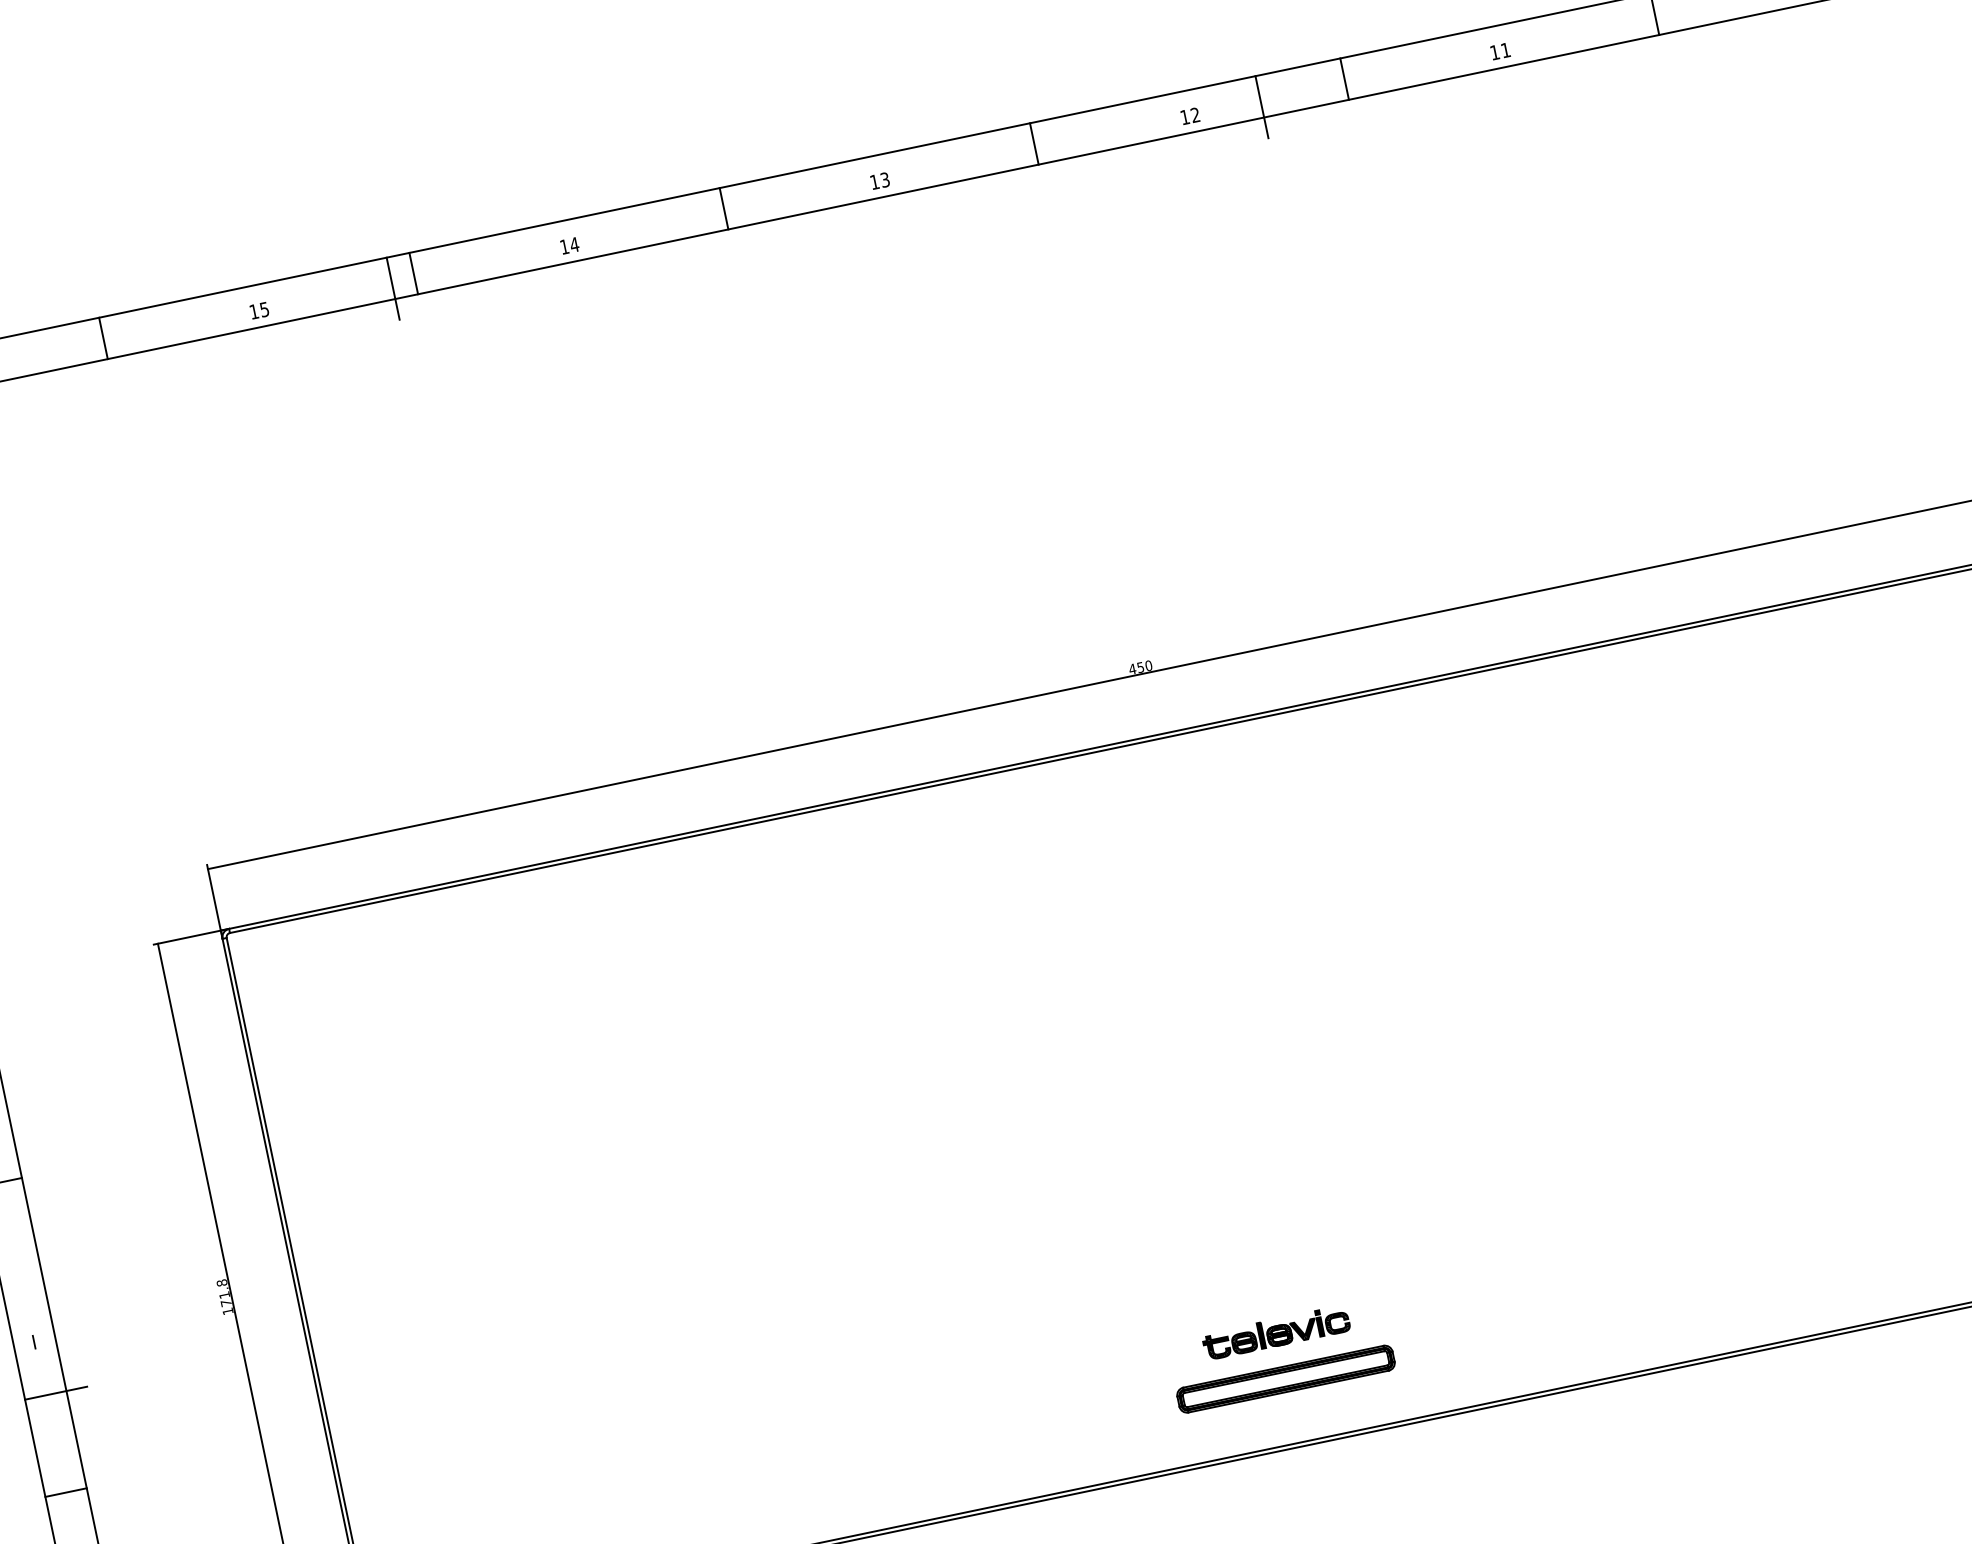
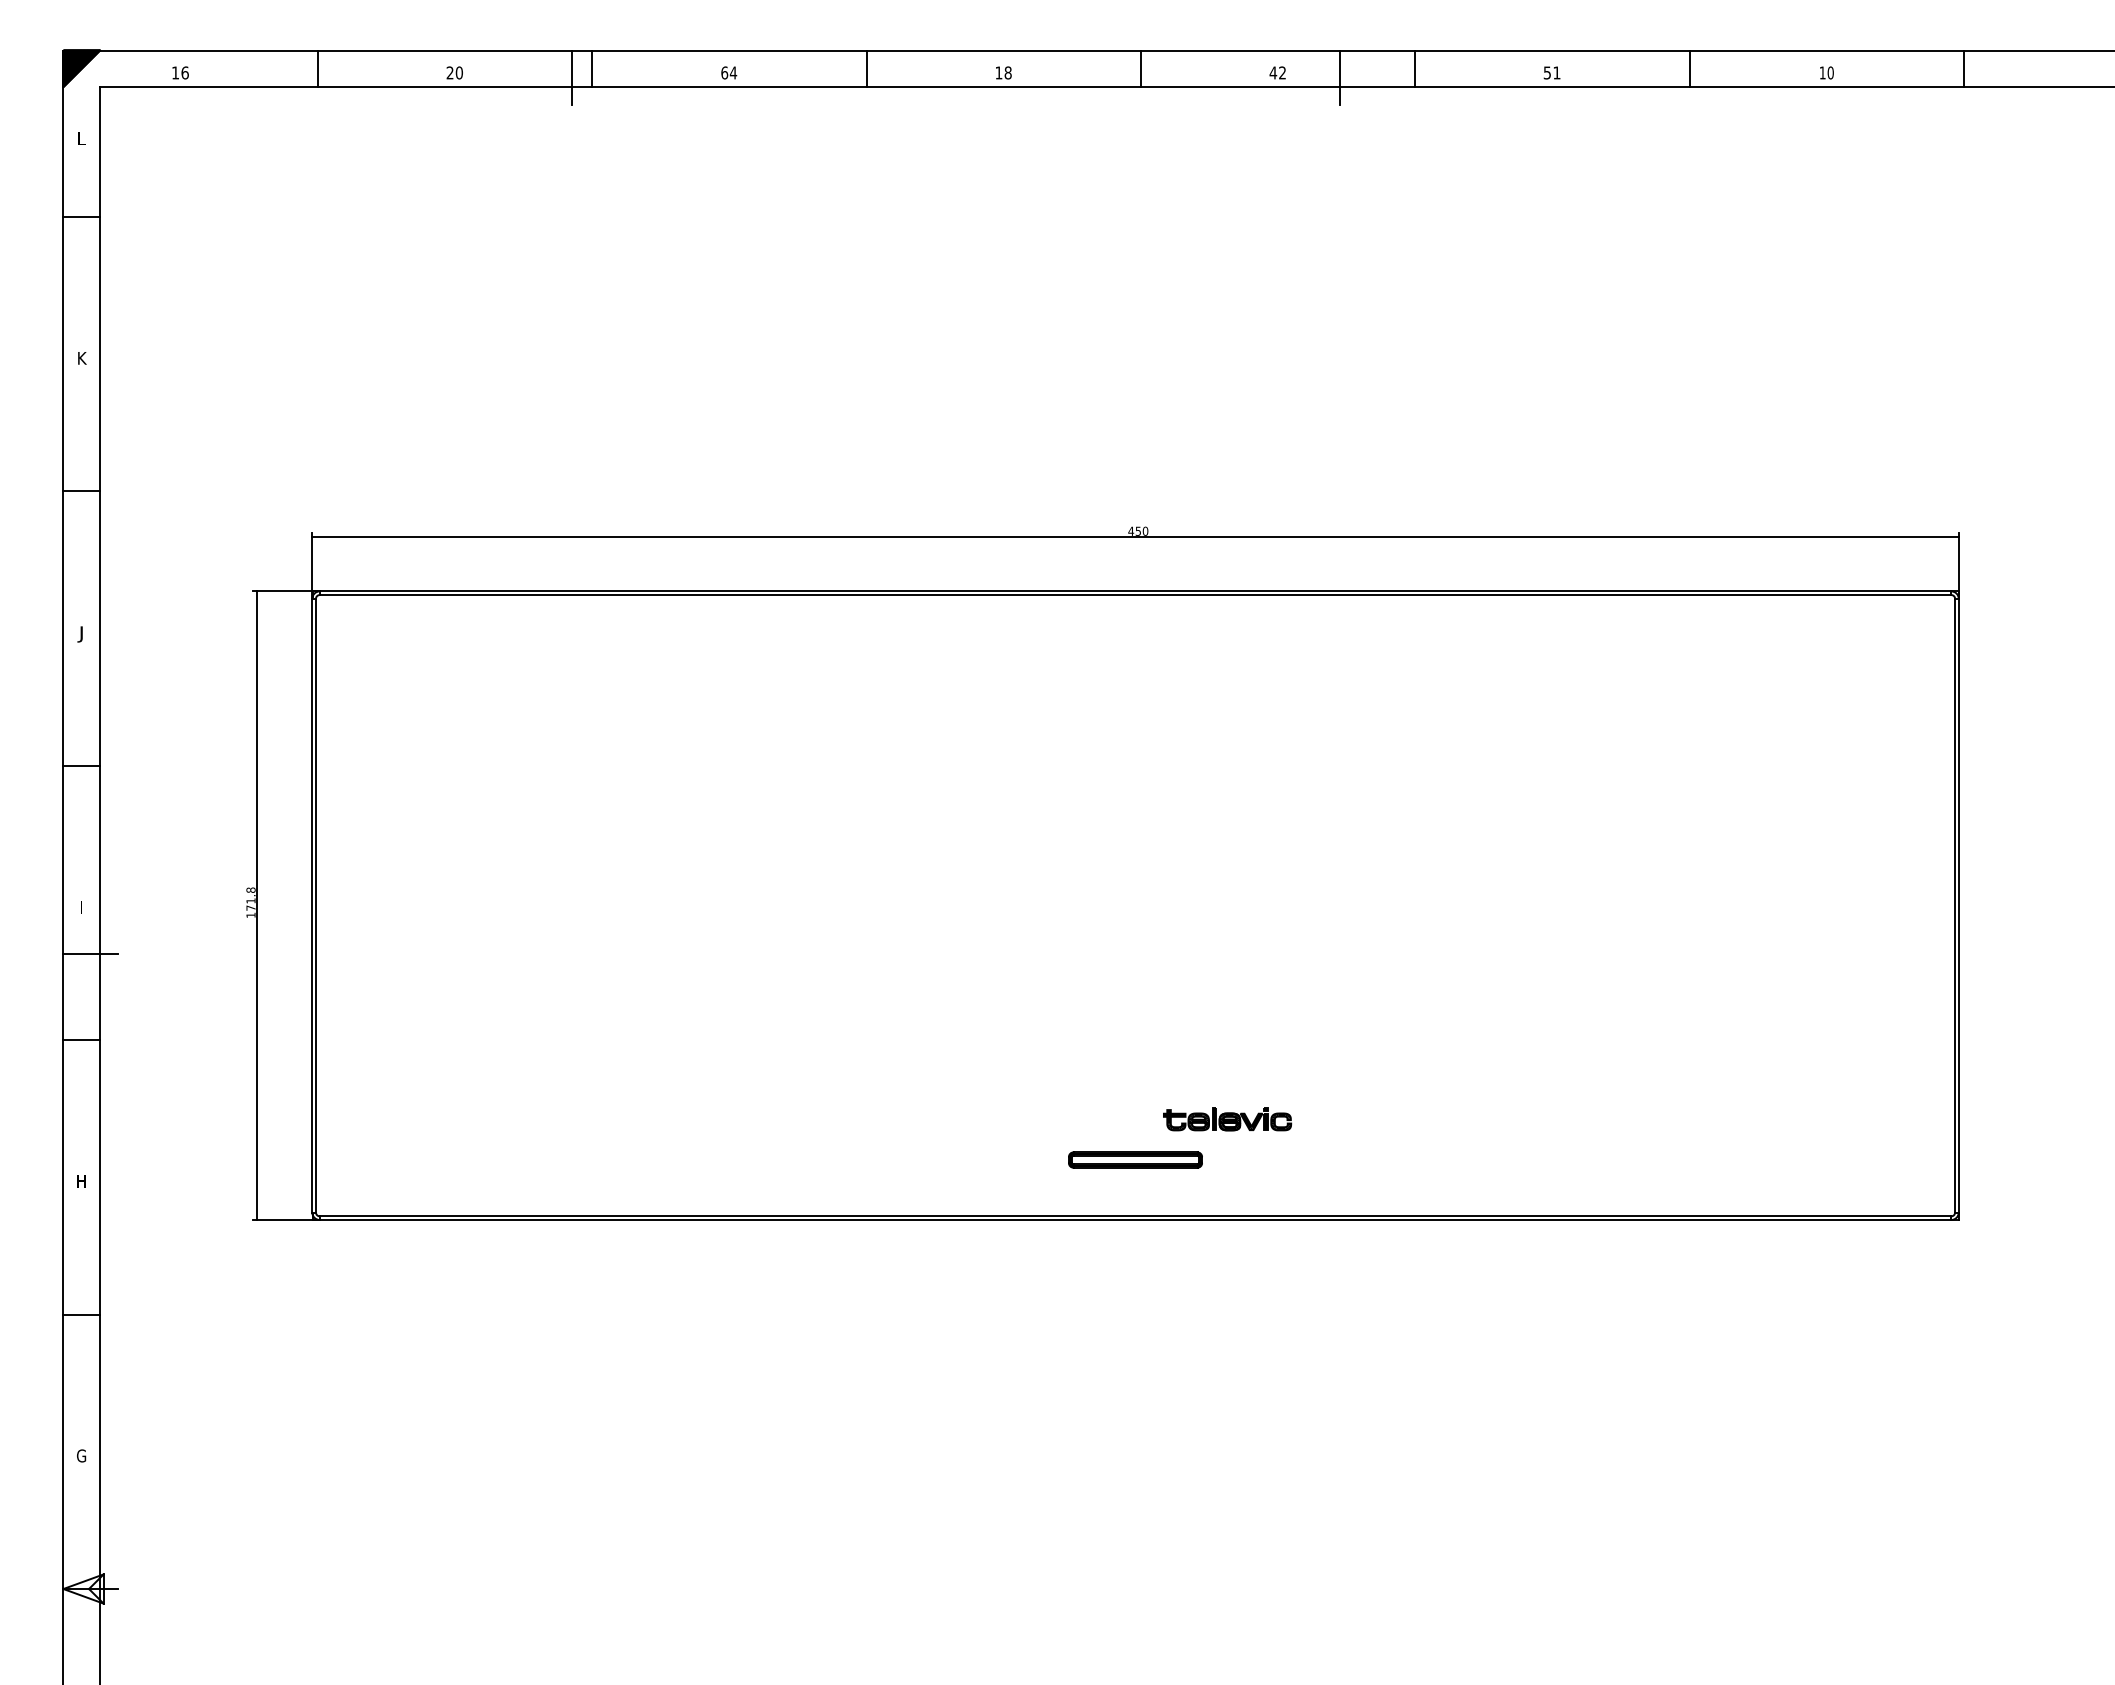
text: (1493, 52) -> (1546, 72), 11 -> 51
text: (1185, 116) -> (1273, 72), 12 -> 42
text: (884, 179) -> (1007, 72), 13 -> 18
text: (564, 246) -> (724, 72), 14 -> 64
text: (258, 310) -> (454, 72), 15 -> 20
part: (1276, 1333) -> (1227, 1119), moved
part: (1285, 1378) -> (1135, 1159), size x0.7

